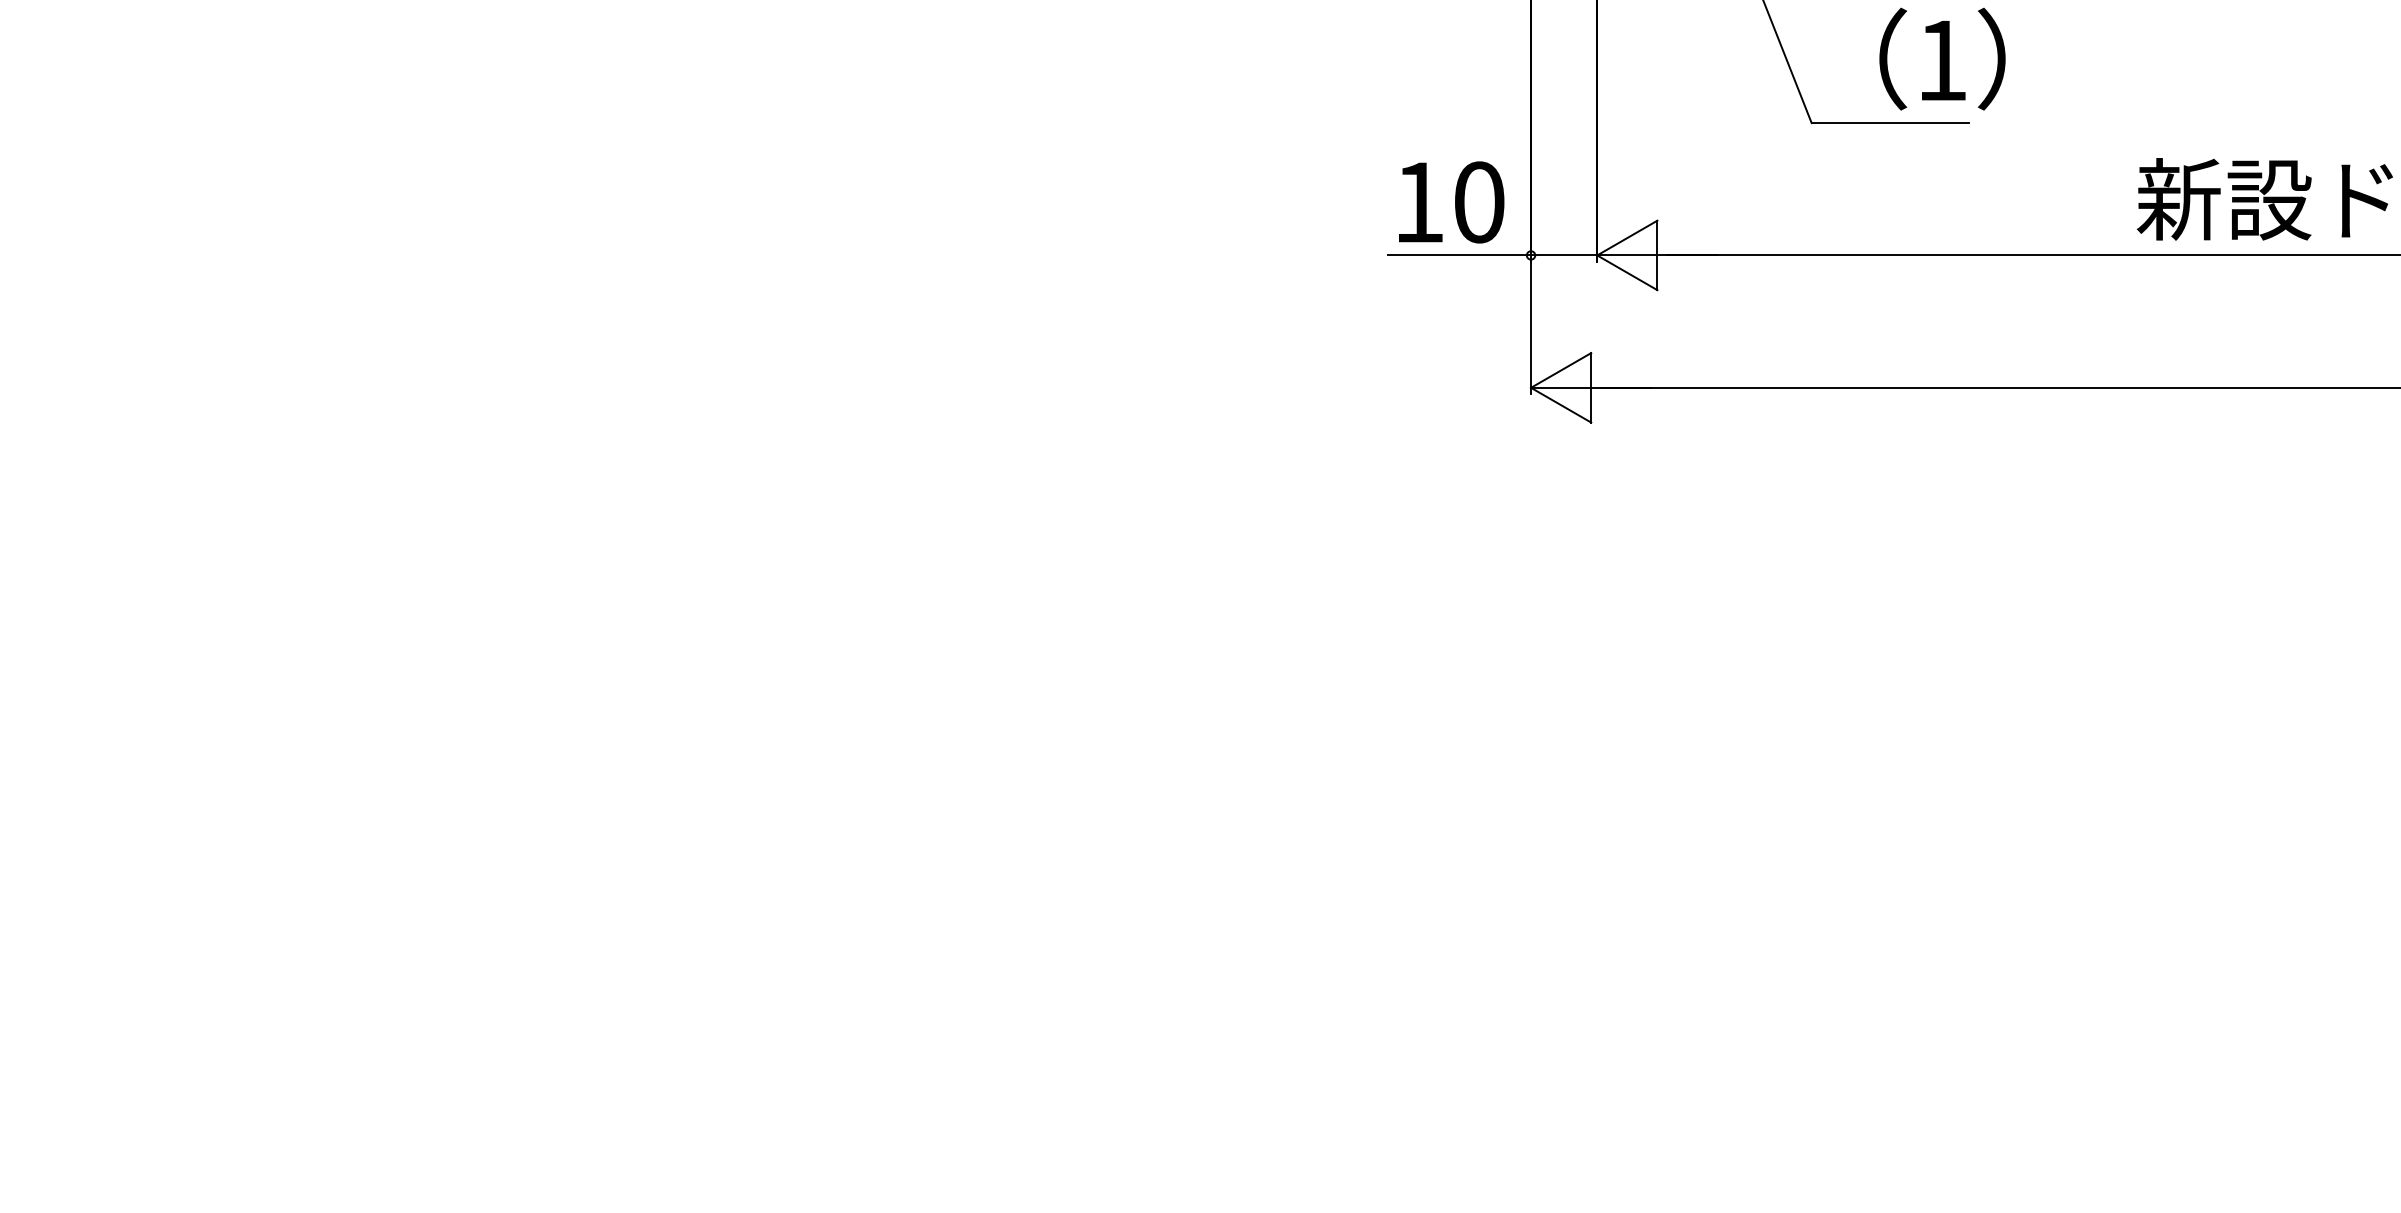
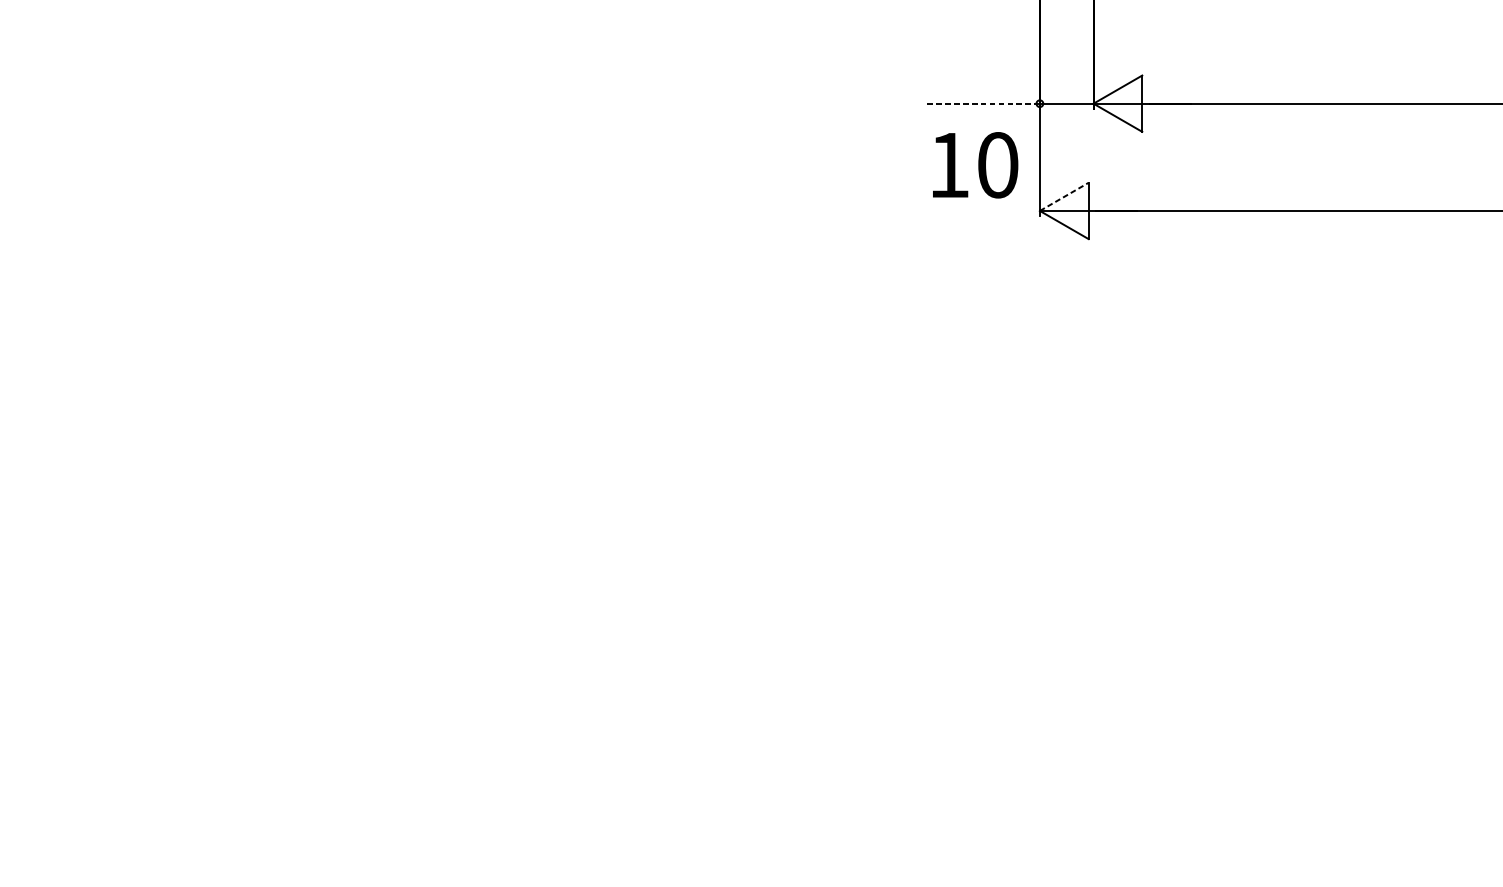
text: (1451, 202) -> (975, 165), moved
line: (1459, 255) -> (981, 103), solid -> dashed
line: (1561, 370) -> (1064, 196), solid -> dashed

